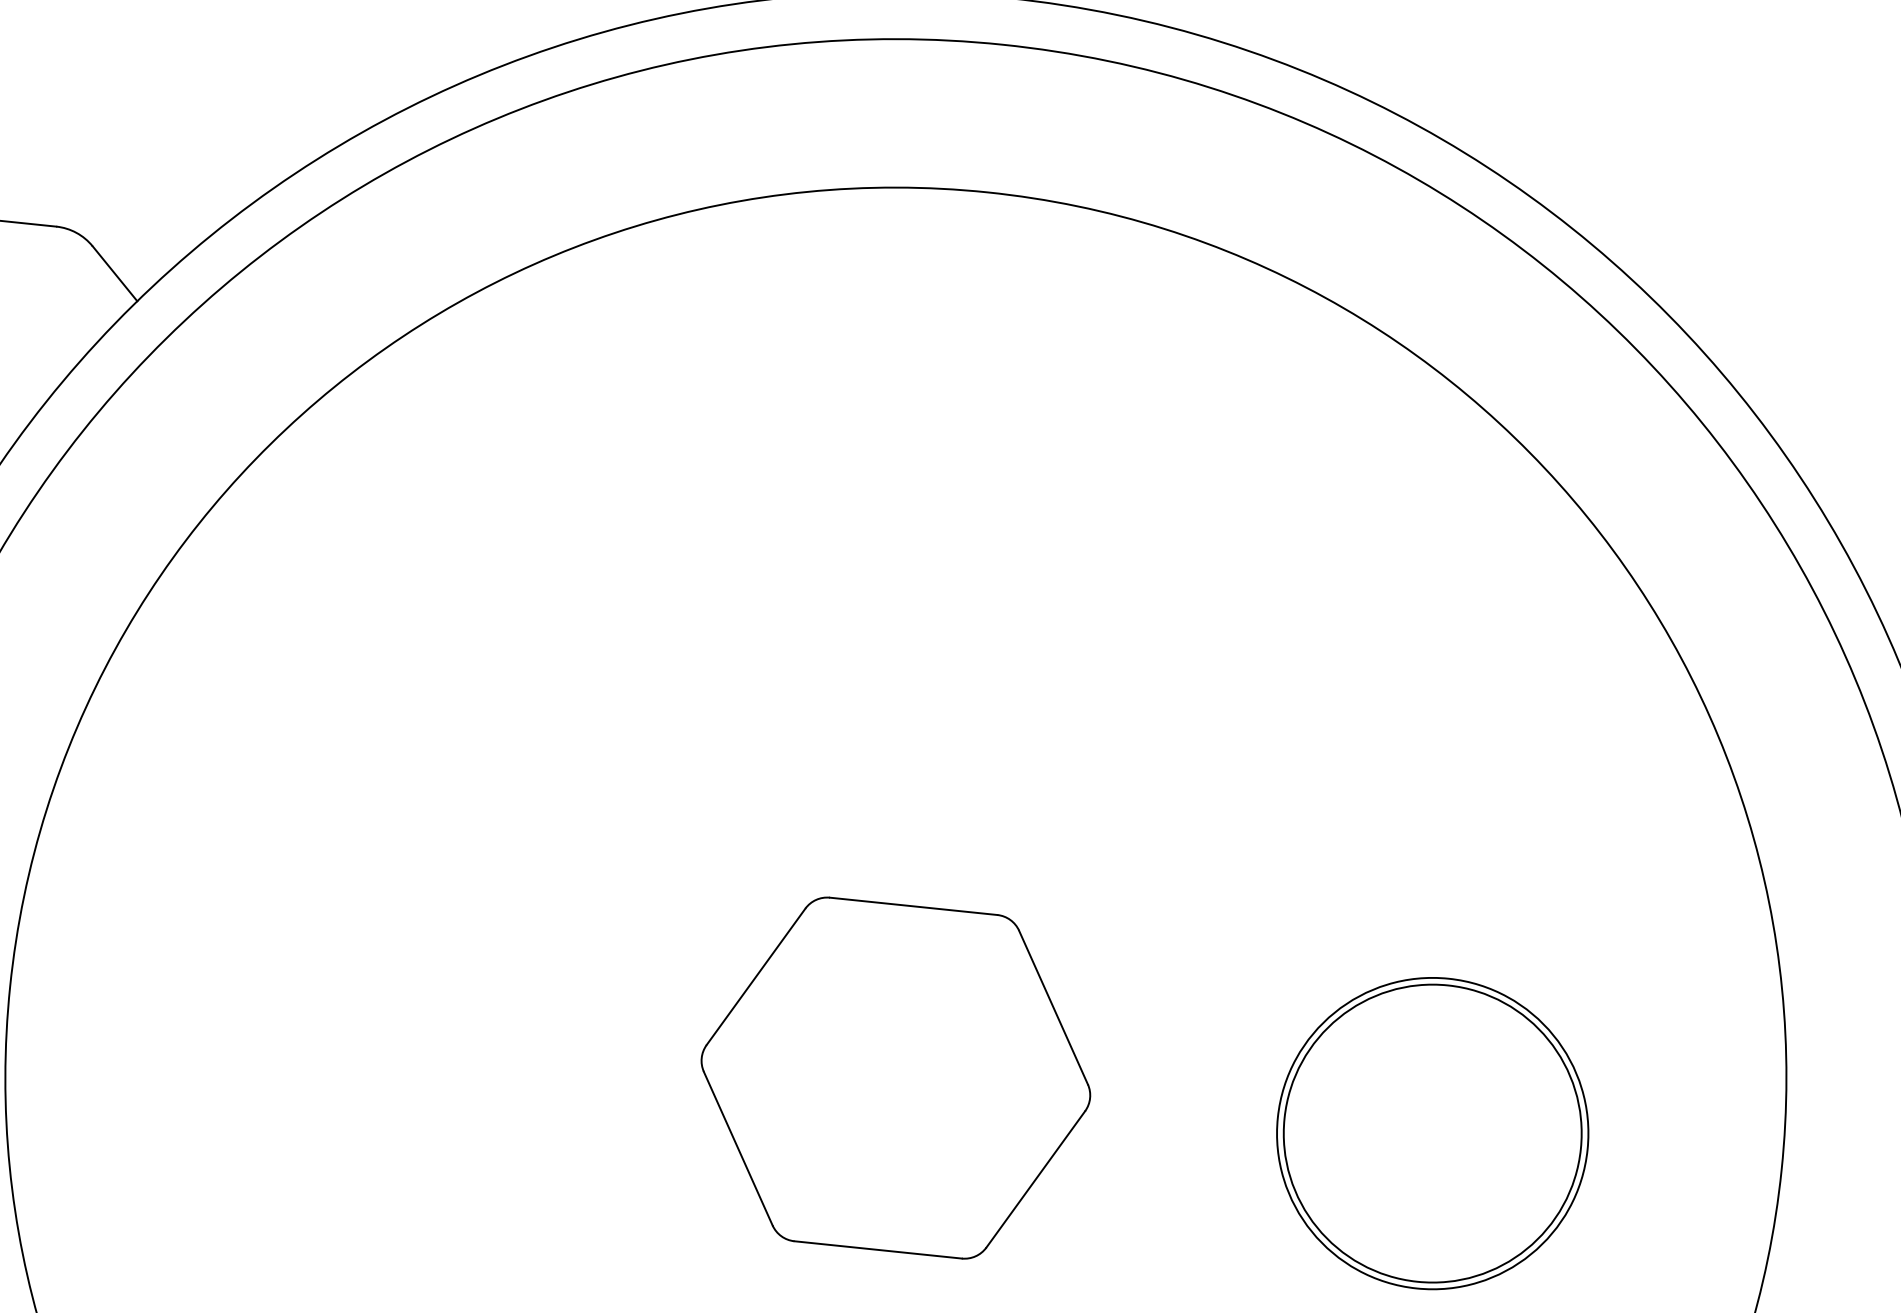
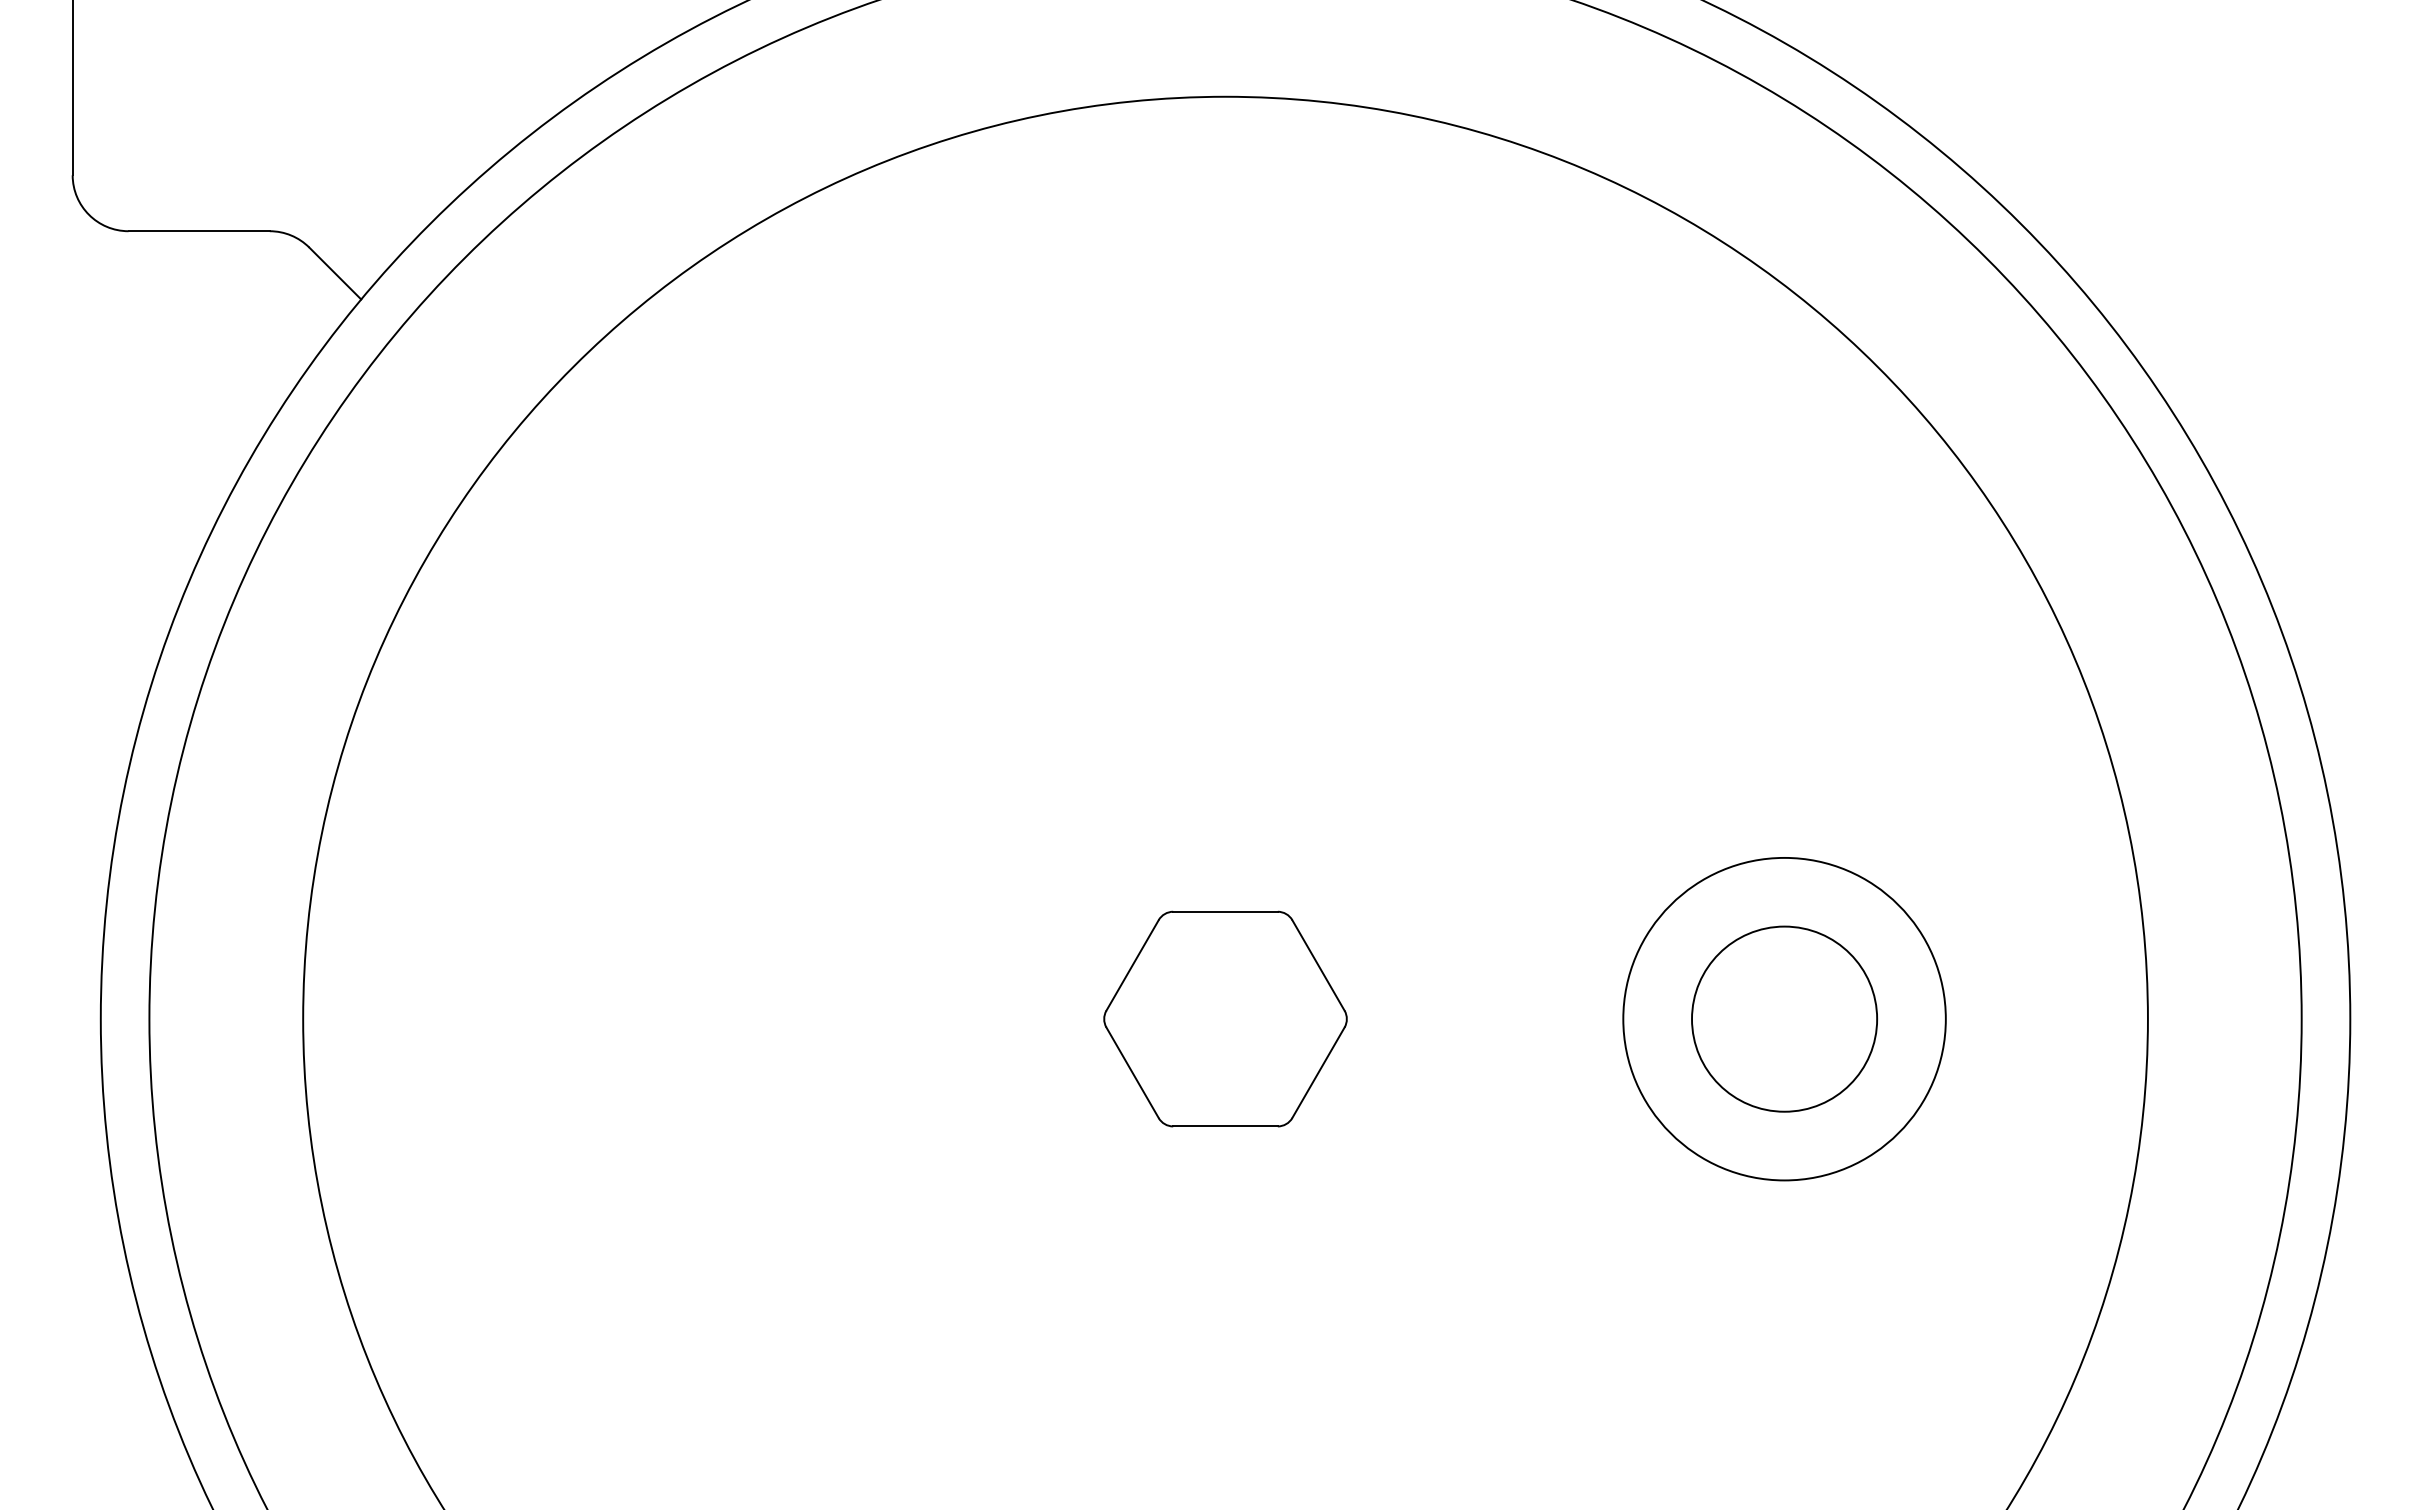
part: (895, 1077) -> (1225, 1018), size x0.6
circle: (1432, 1132) -> (1784, 1018), size x0.6

